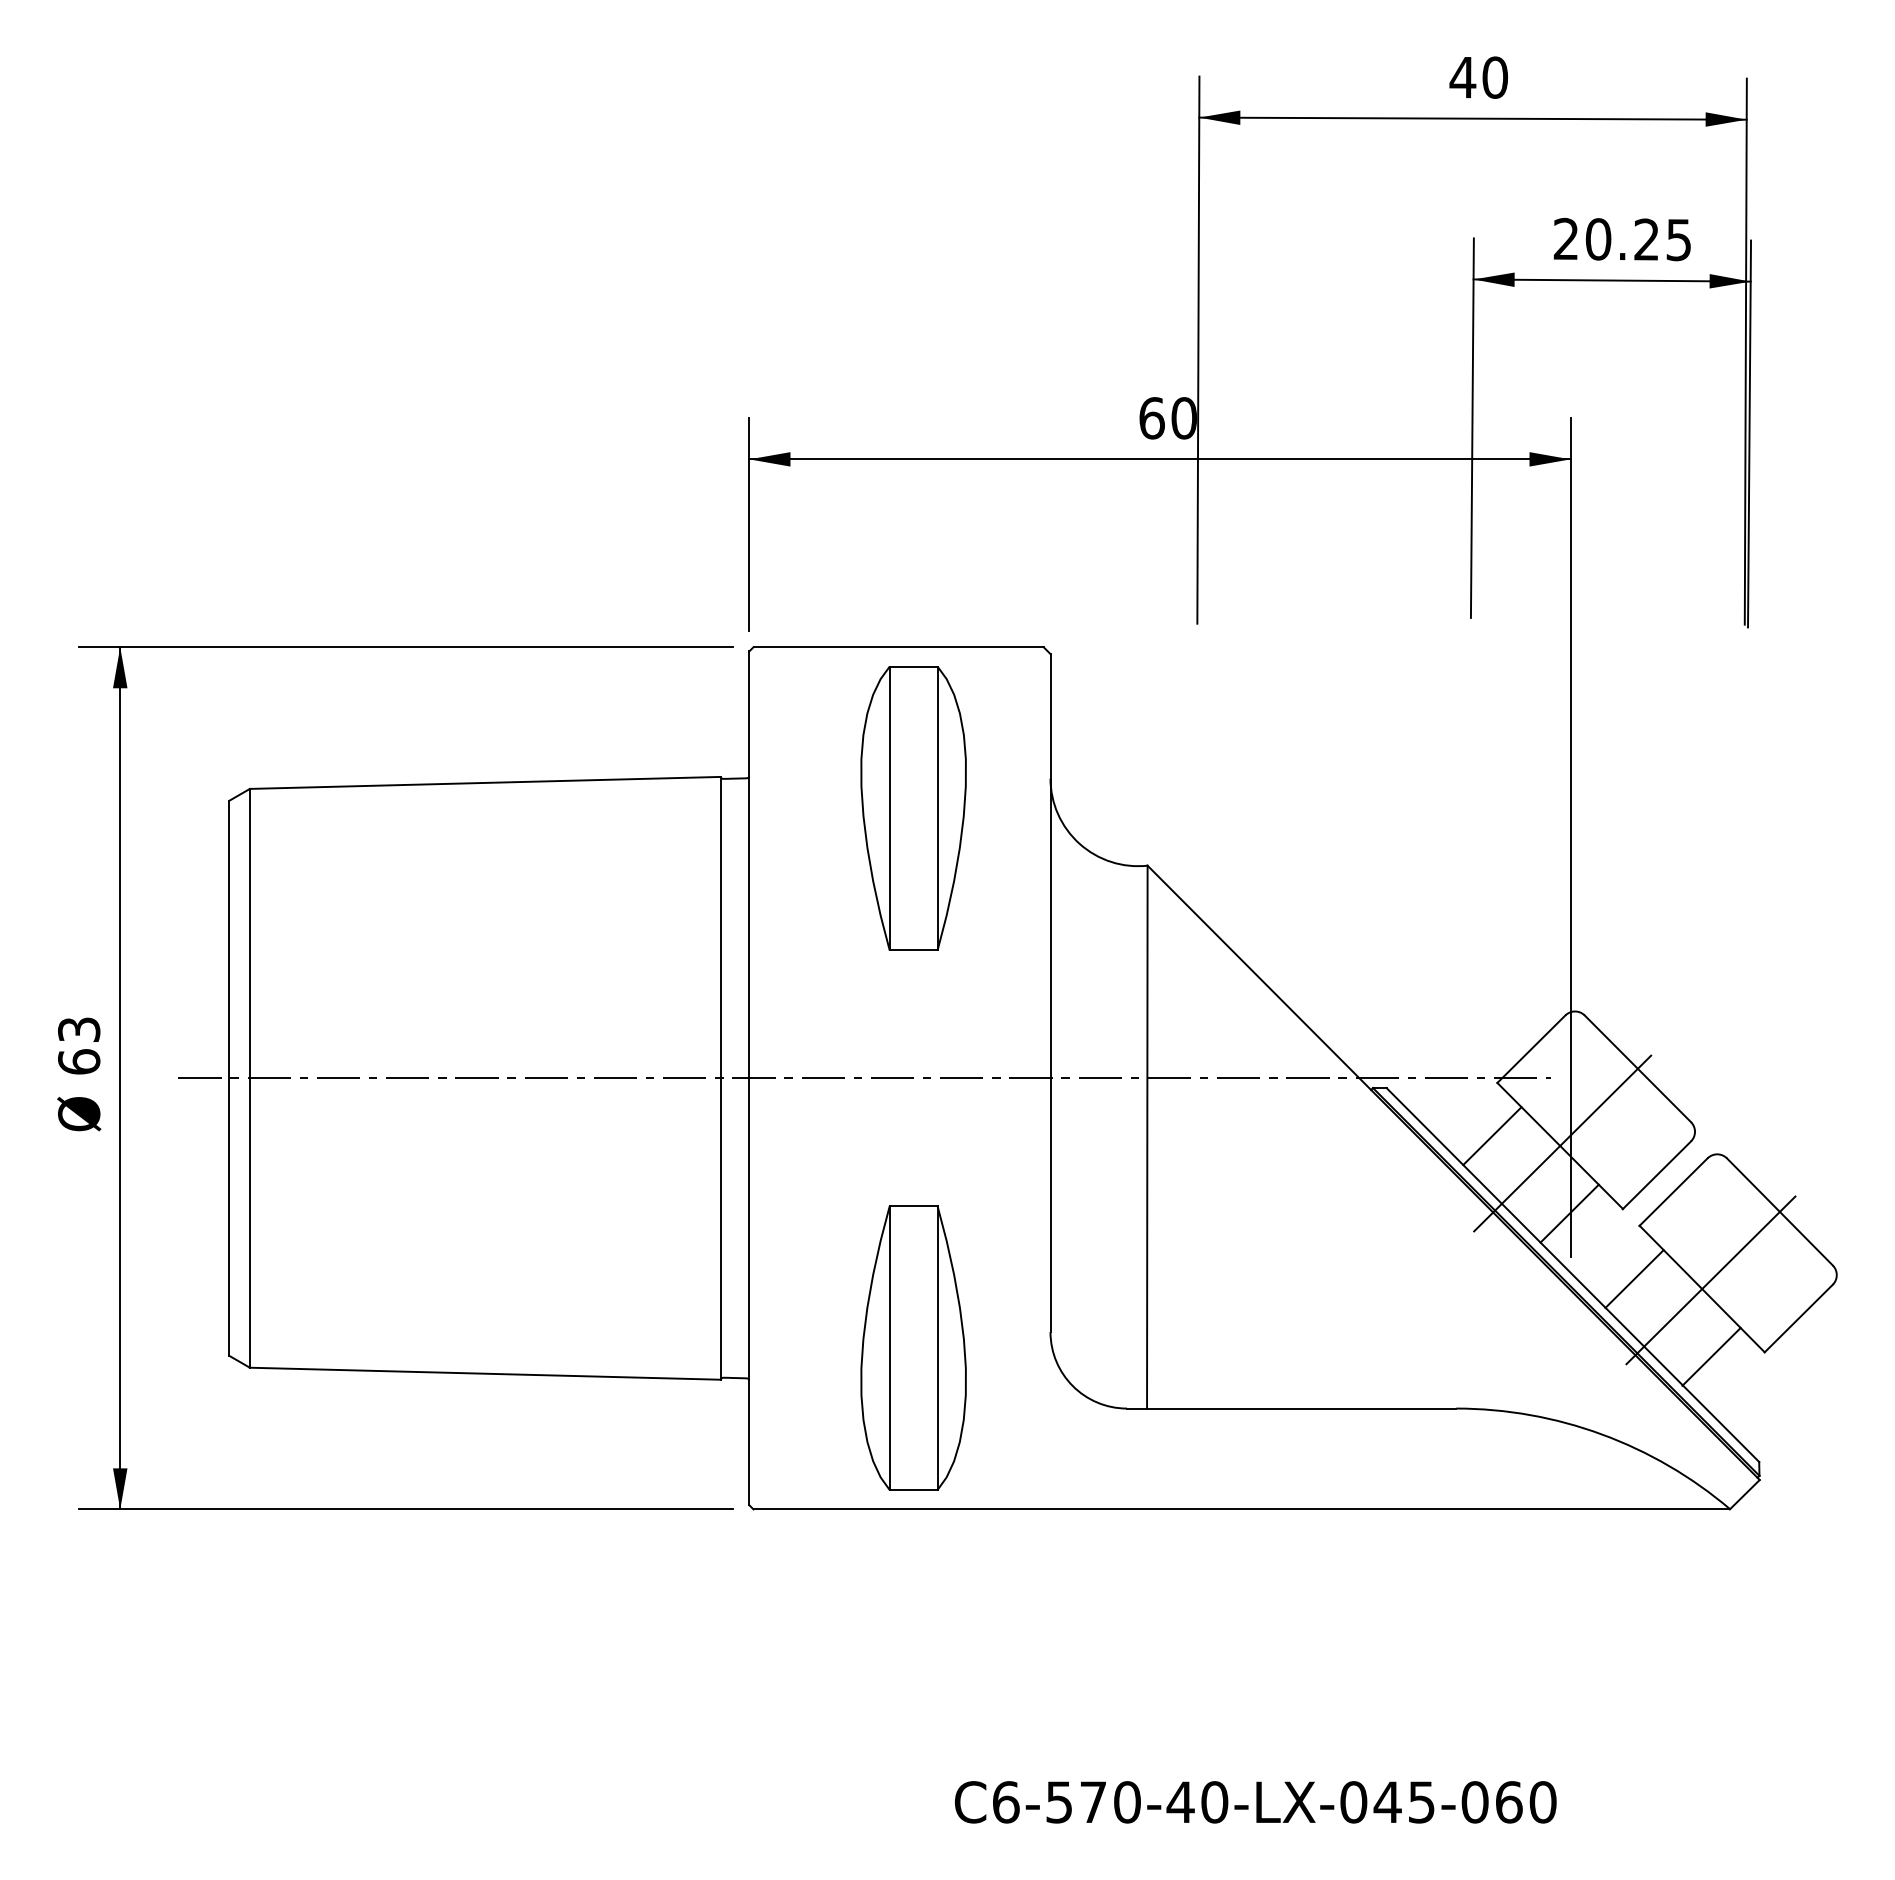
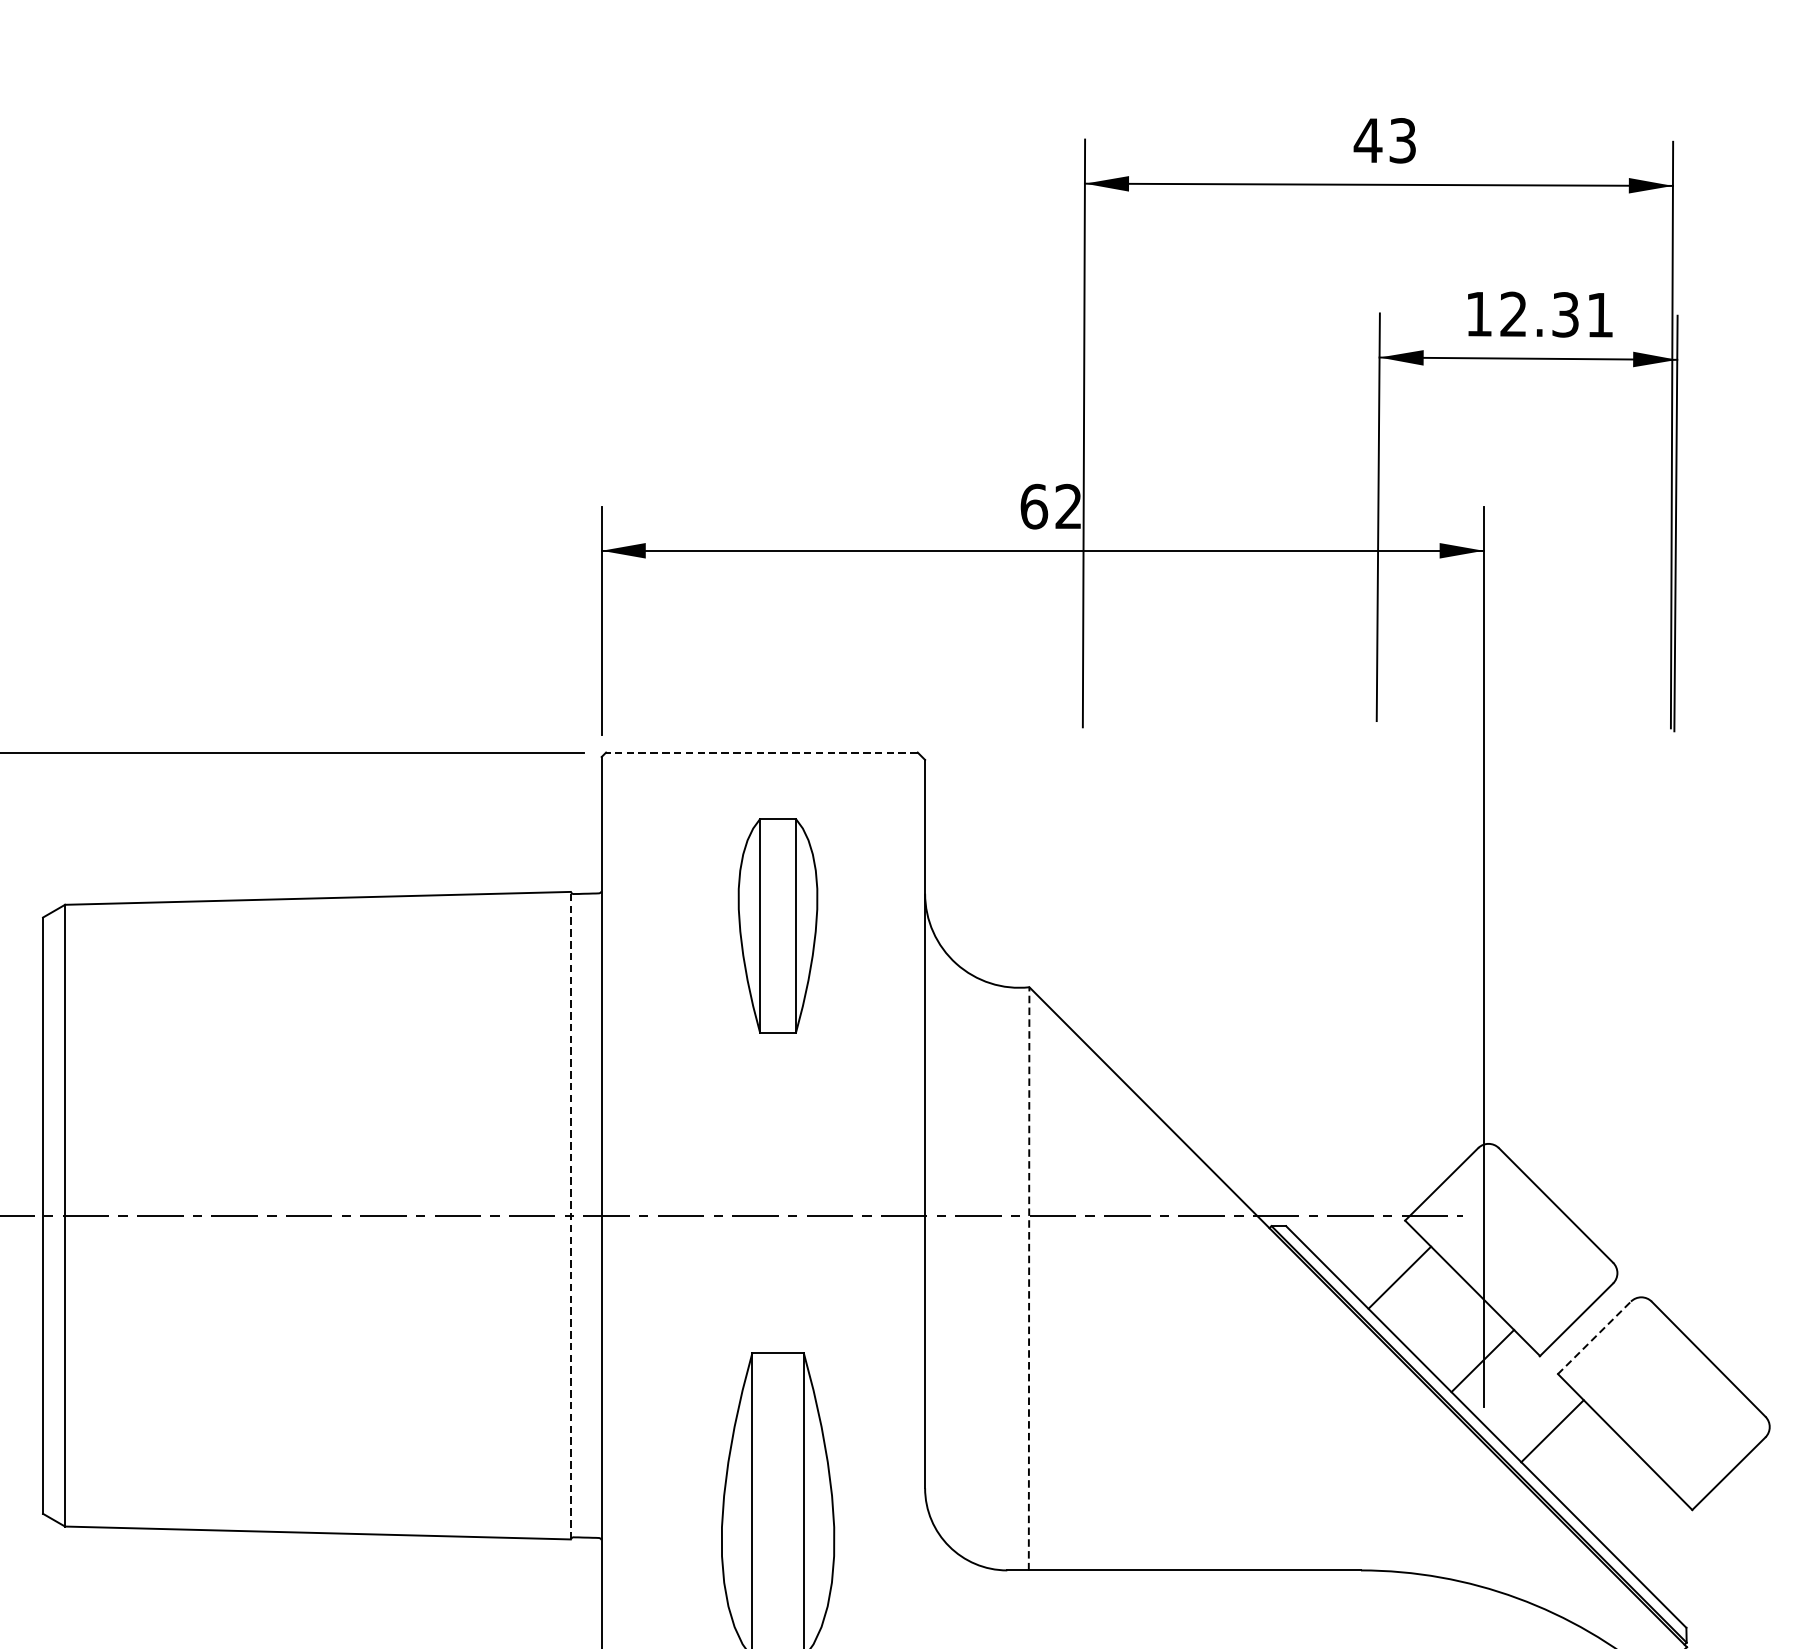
text: (1495, 77) -> (1403, 140), 40 -> 43
text: (1621, 239) -> (1538, 314), 20.25 -> 12.31
text: (1183, 418) -> (1067, 506), 60 -> 62
line: (898, 647) -> (761, 752), solid -> dashed
part: (913, 808) -> (777, 925), size x0.7
line: (720, 1077) -> (570, 1214), solid -> dashed
line: (1147, 1136) -> (1029, 1278), solid -> dashed
line: (1562, 1143) -> (1475, 1285), removed
line: (1673, 1191) -> (1594, 1337), solid -> dashed
line: (1710, 1280) -> (1634, 1432), removed
line: (1711, 1356) -> (1635, 1514), removed

